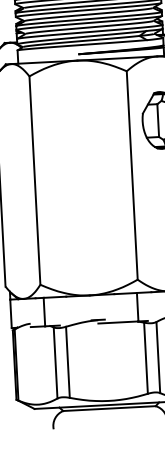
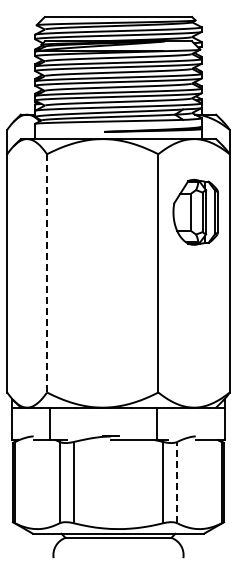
line: (35, 180) -> (47, 273), solid -> dashed
line: (158, 357) -> (177, 482), solid -> dashed

